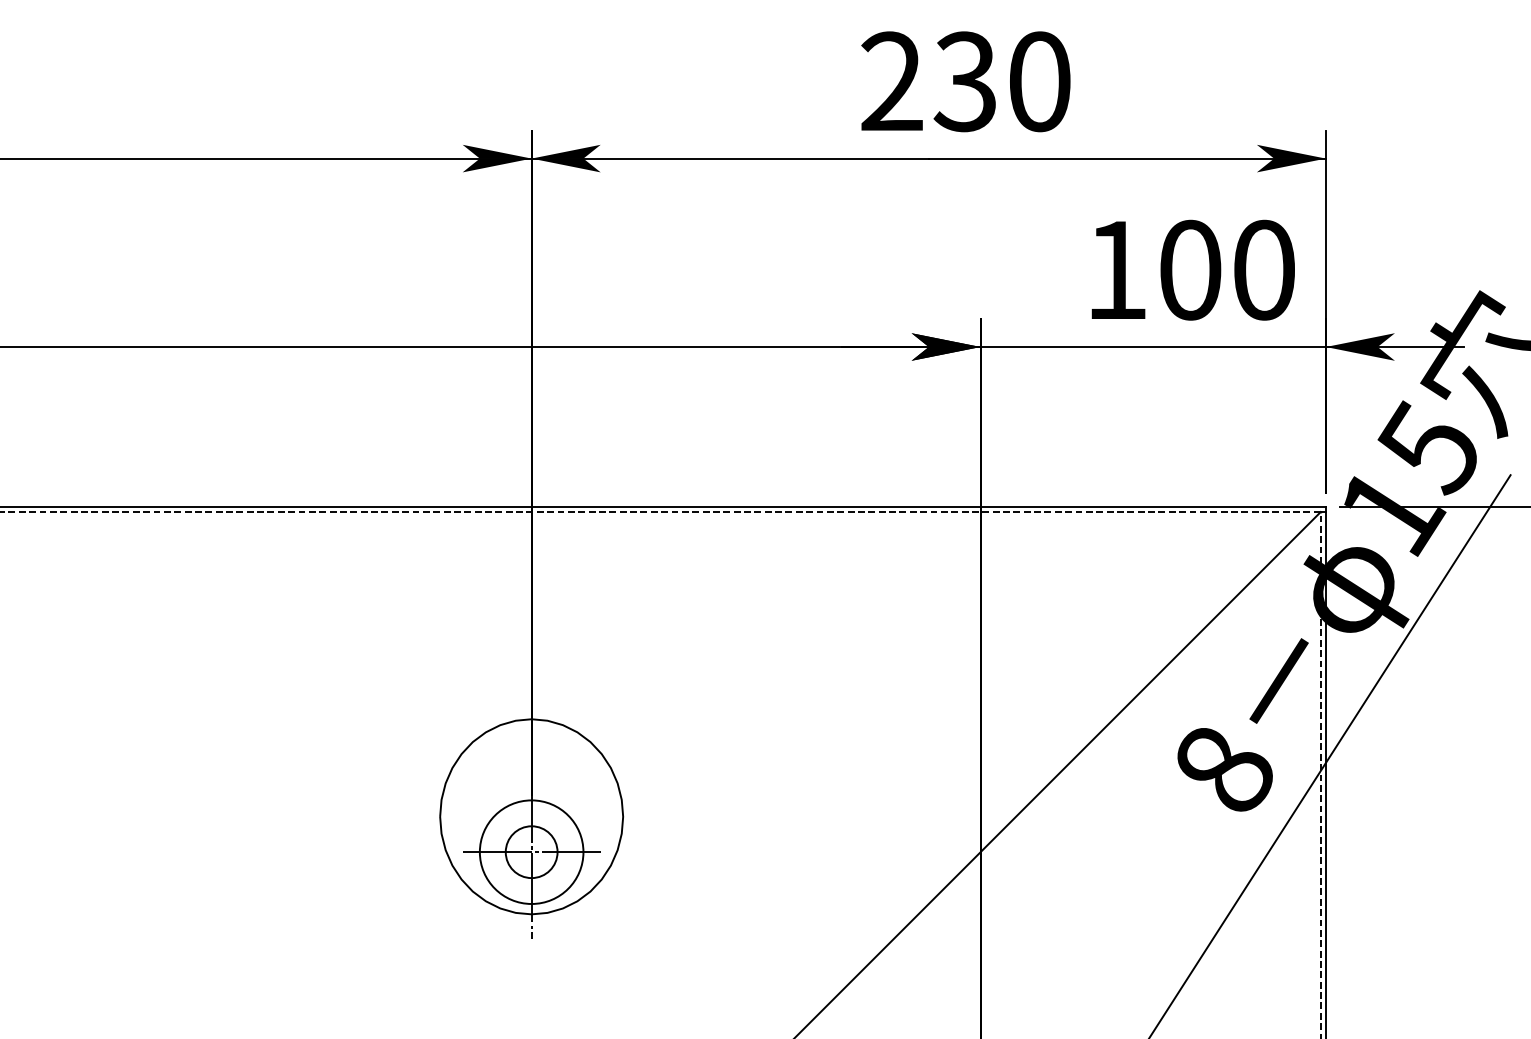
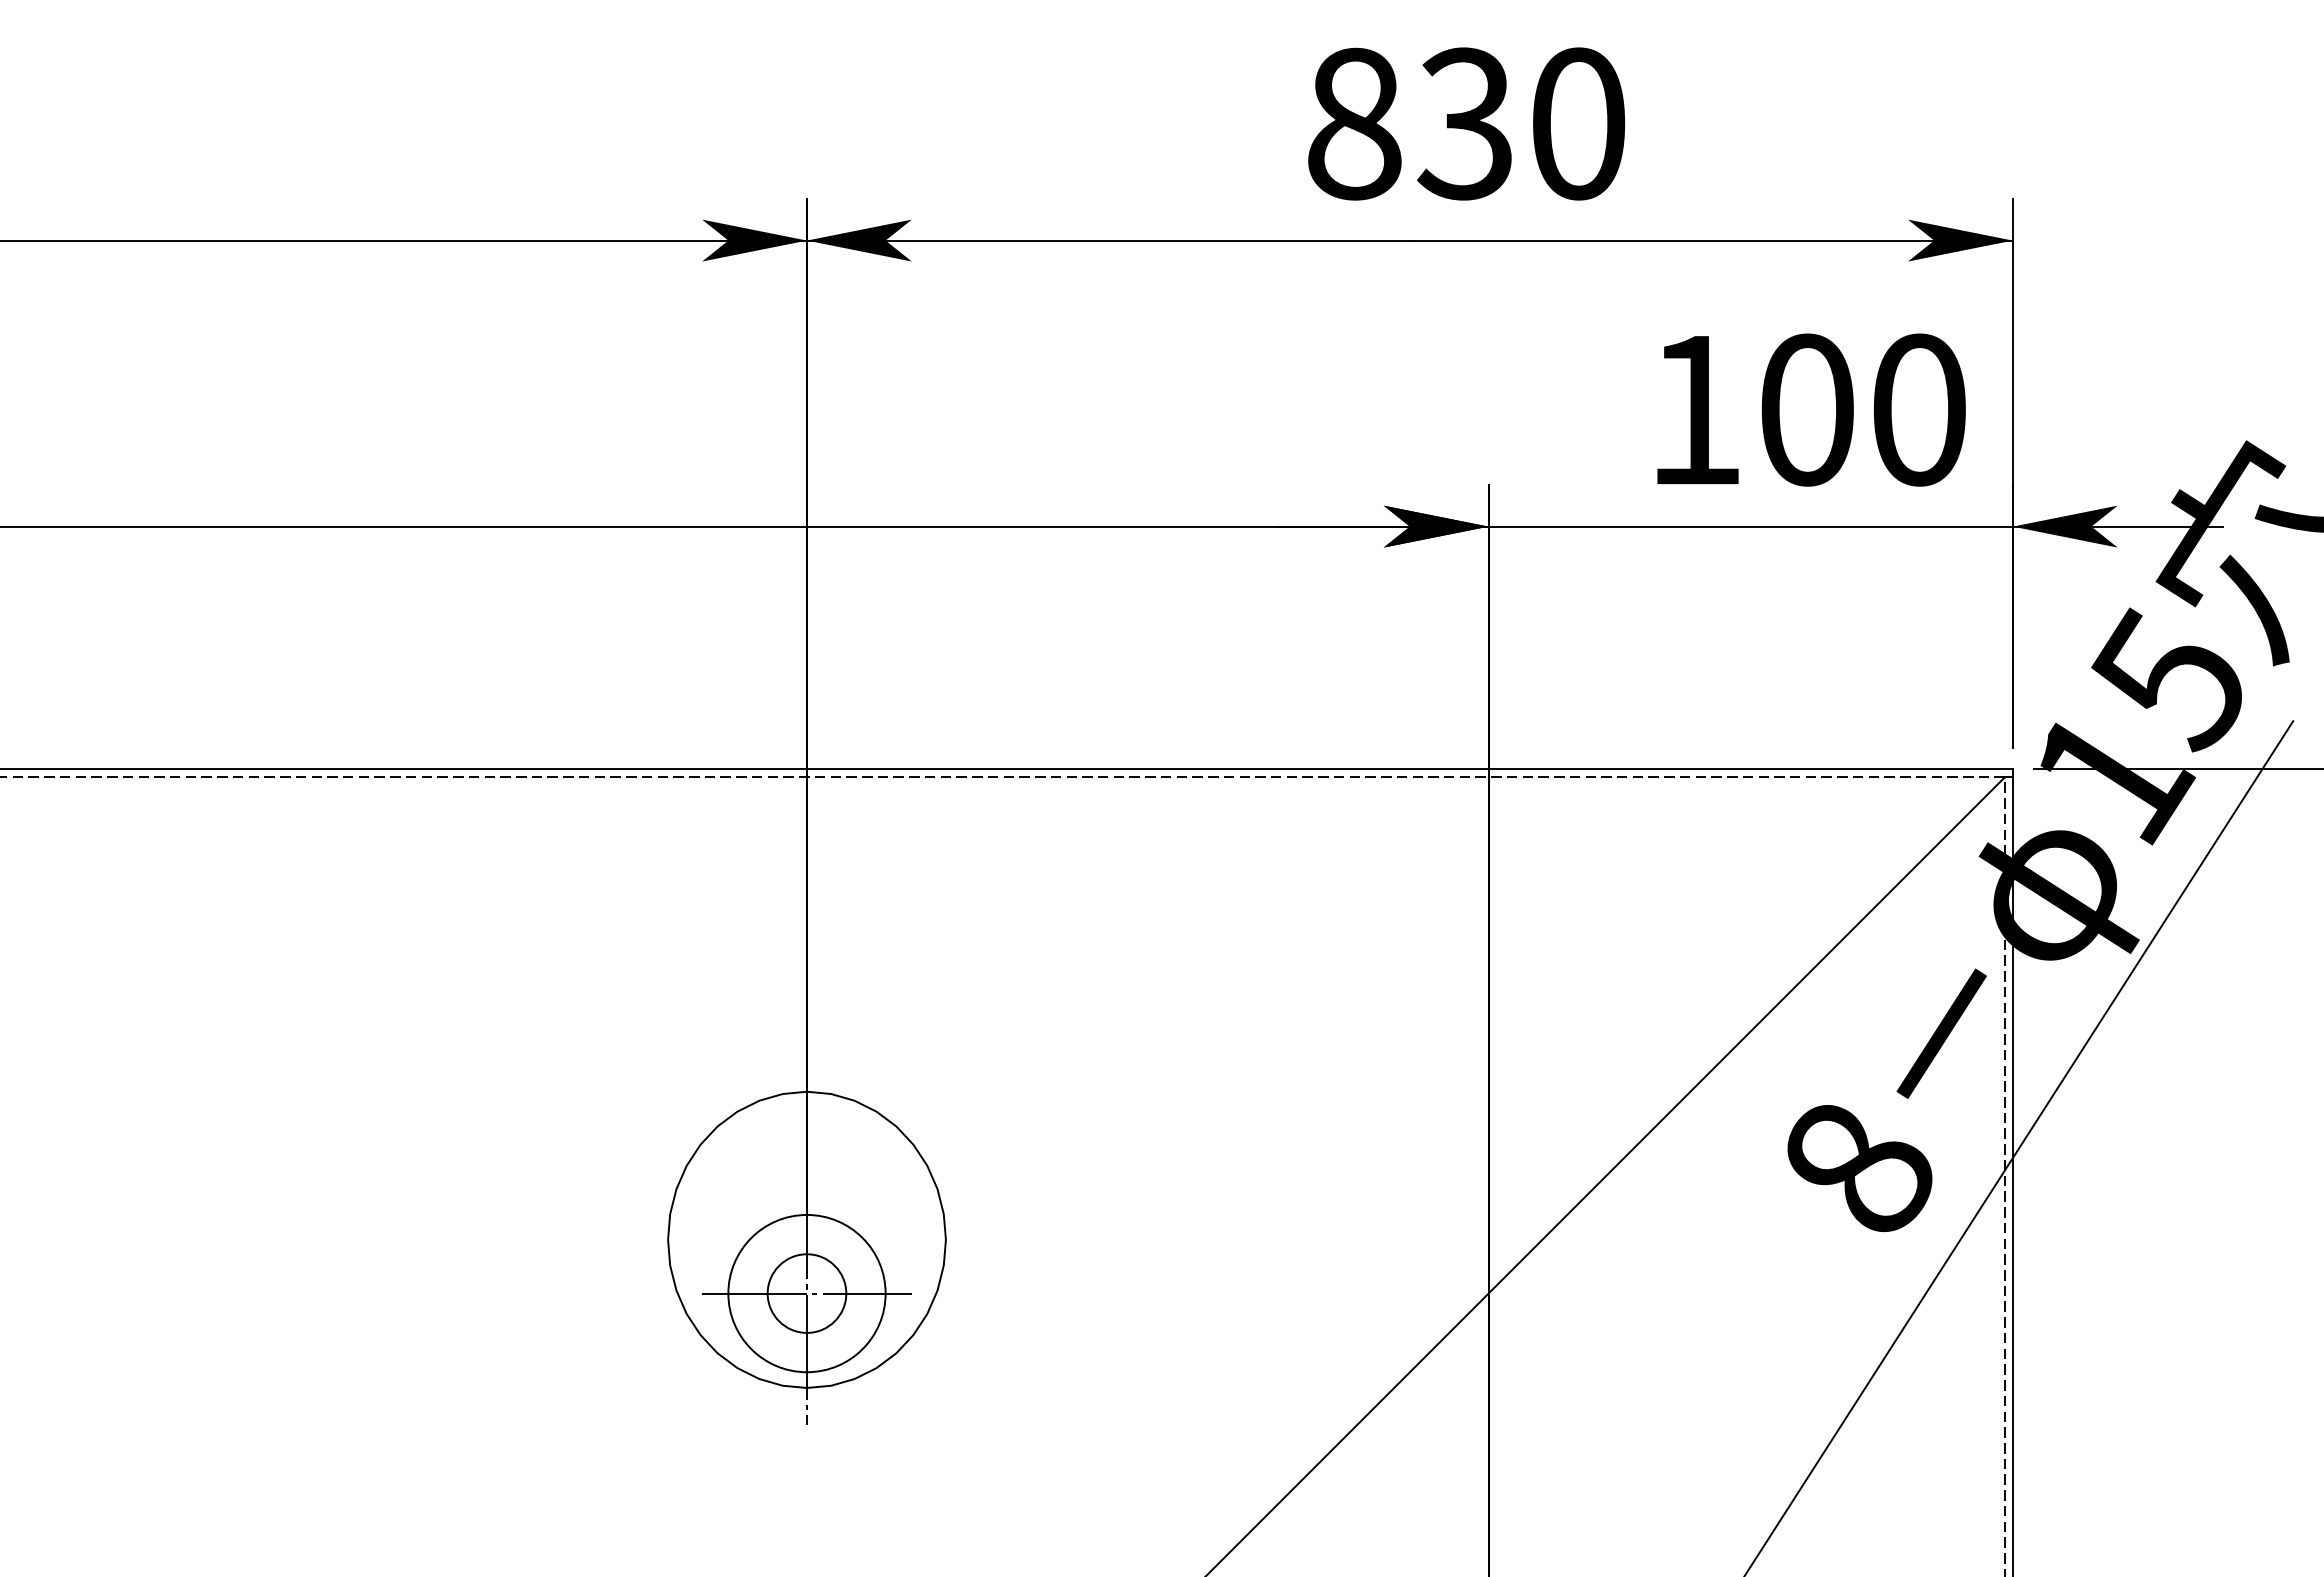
text: (892, 81) -> (1354, 123), 230 -> 830

